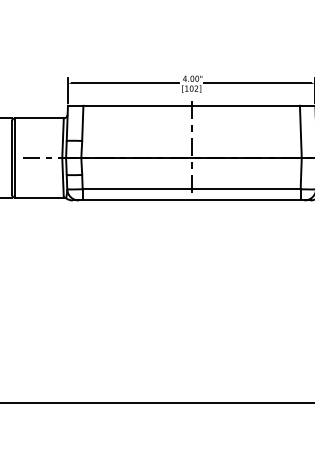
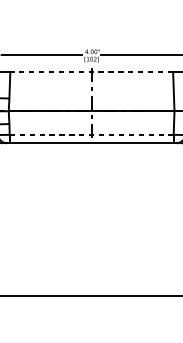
line: (191, 105) -> (91, 71), solid -> dashed
line: (191, 189) -> (91, 134), solid -> dashed

